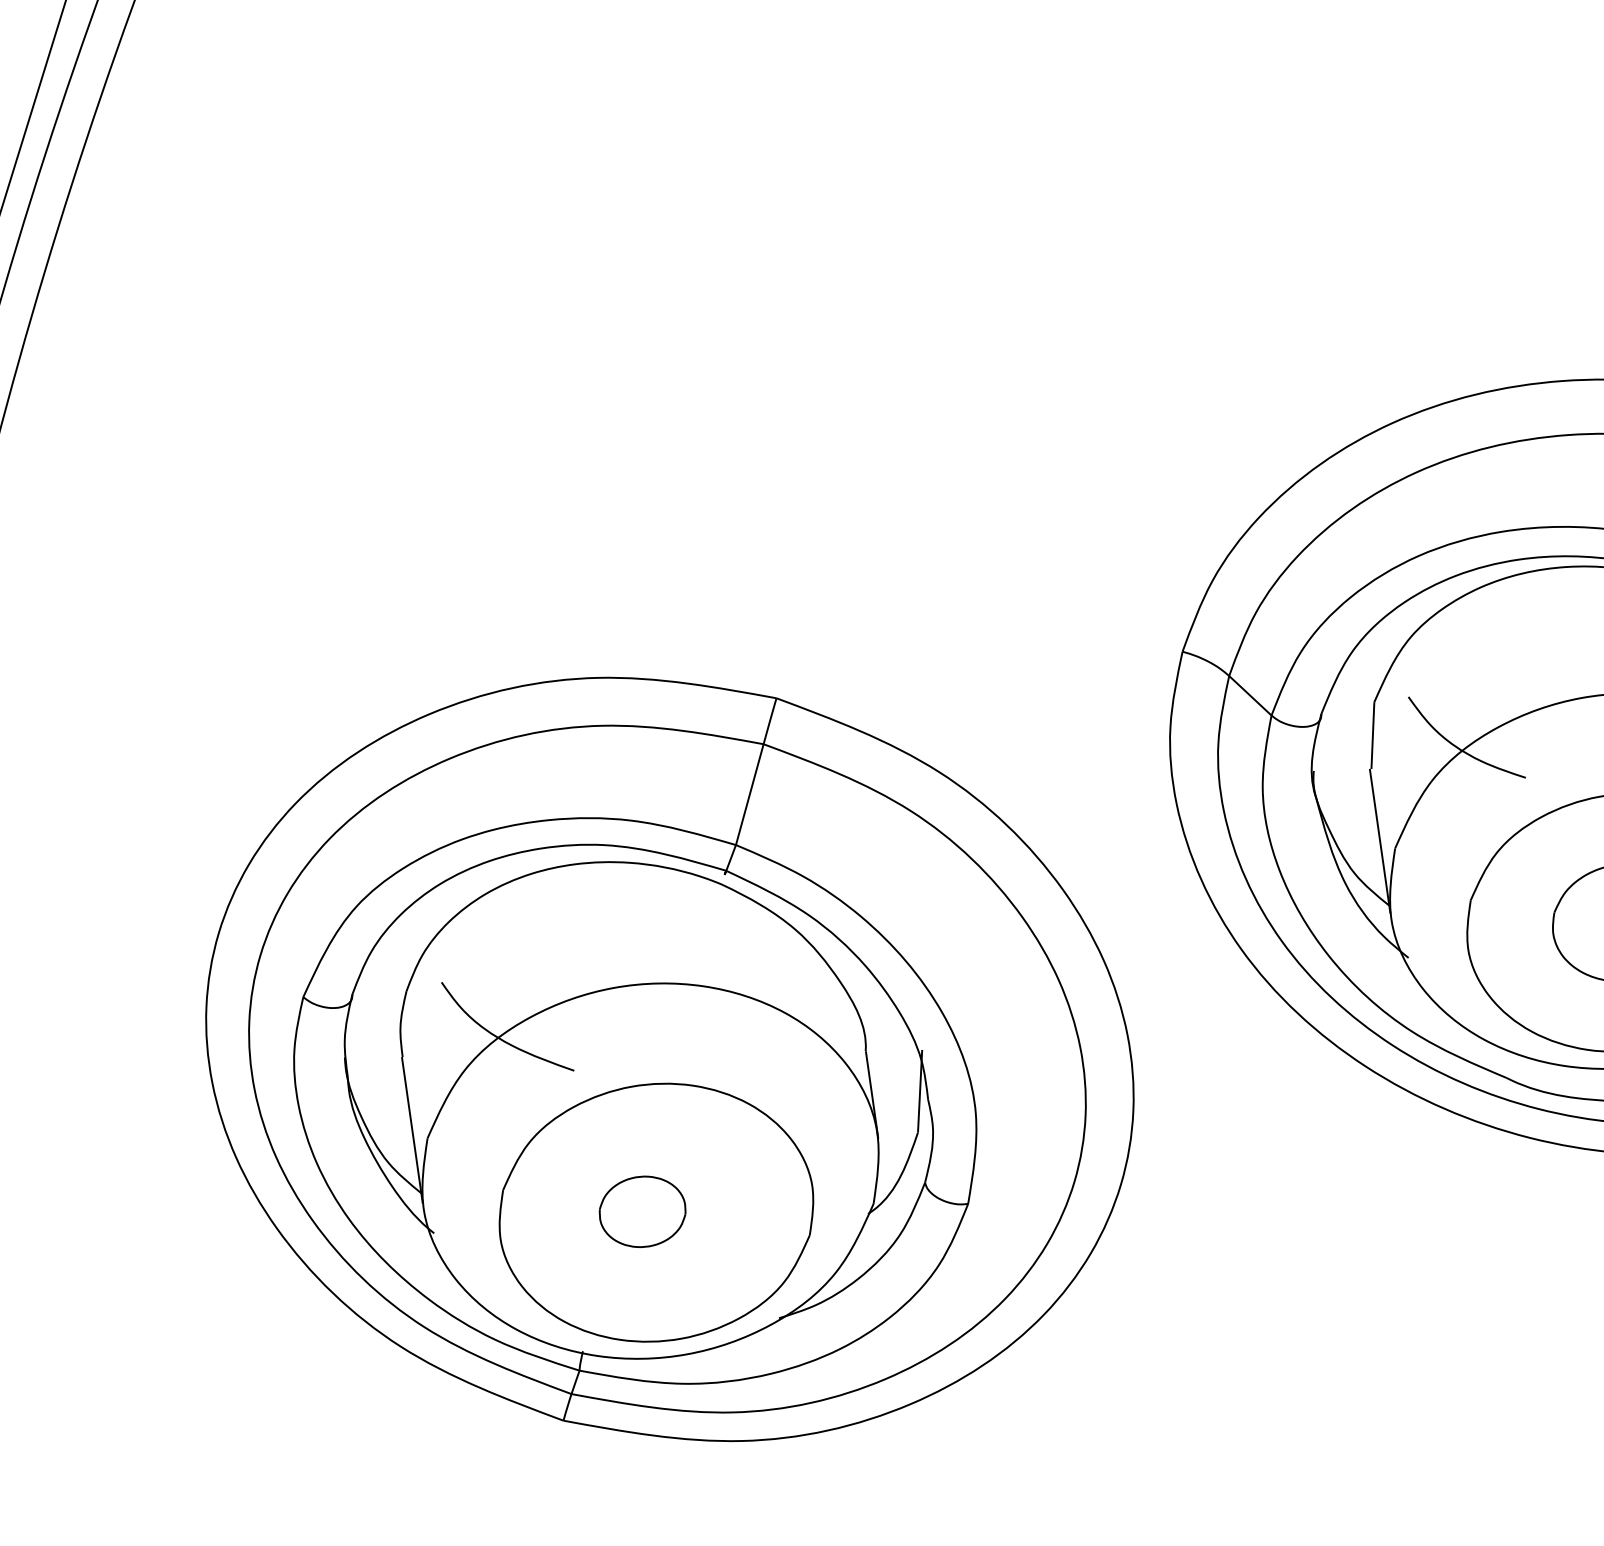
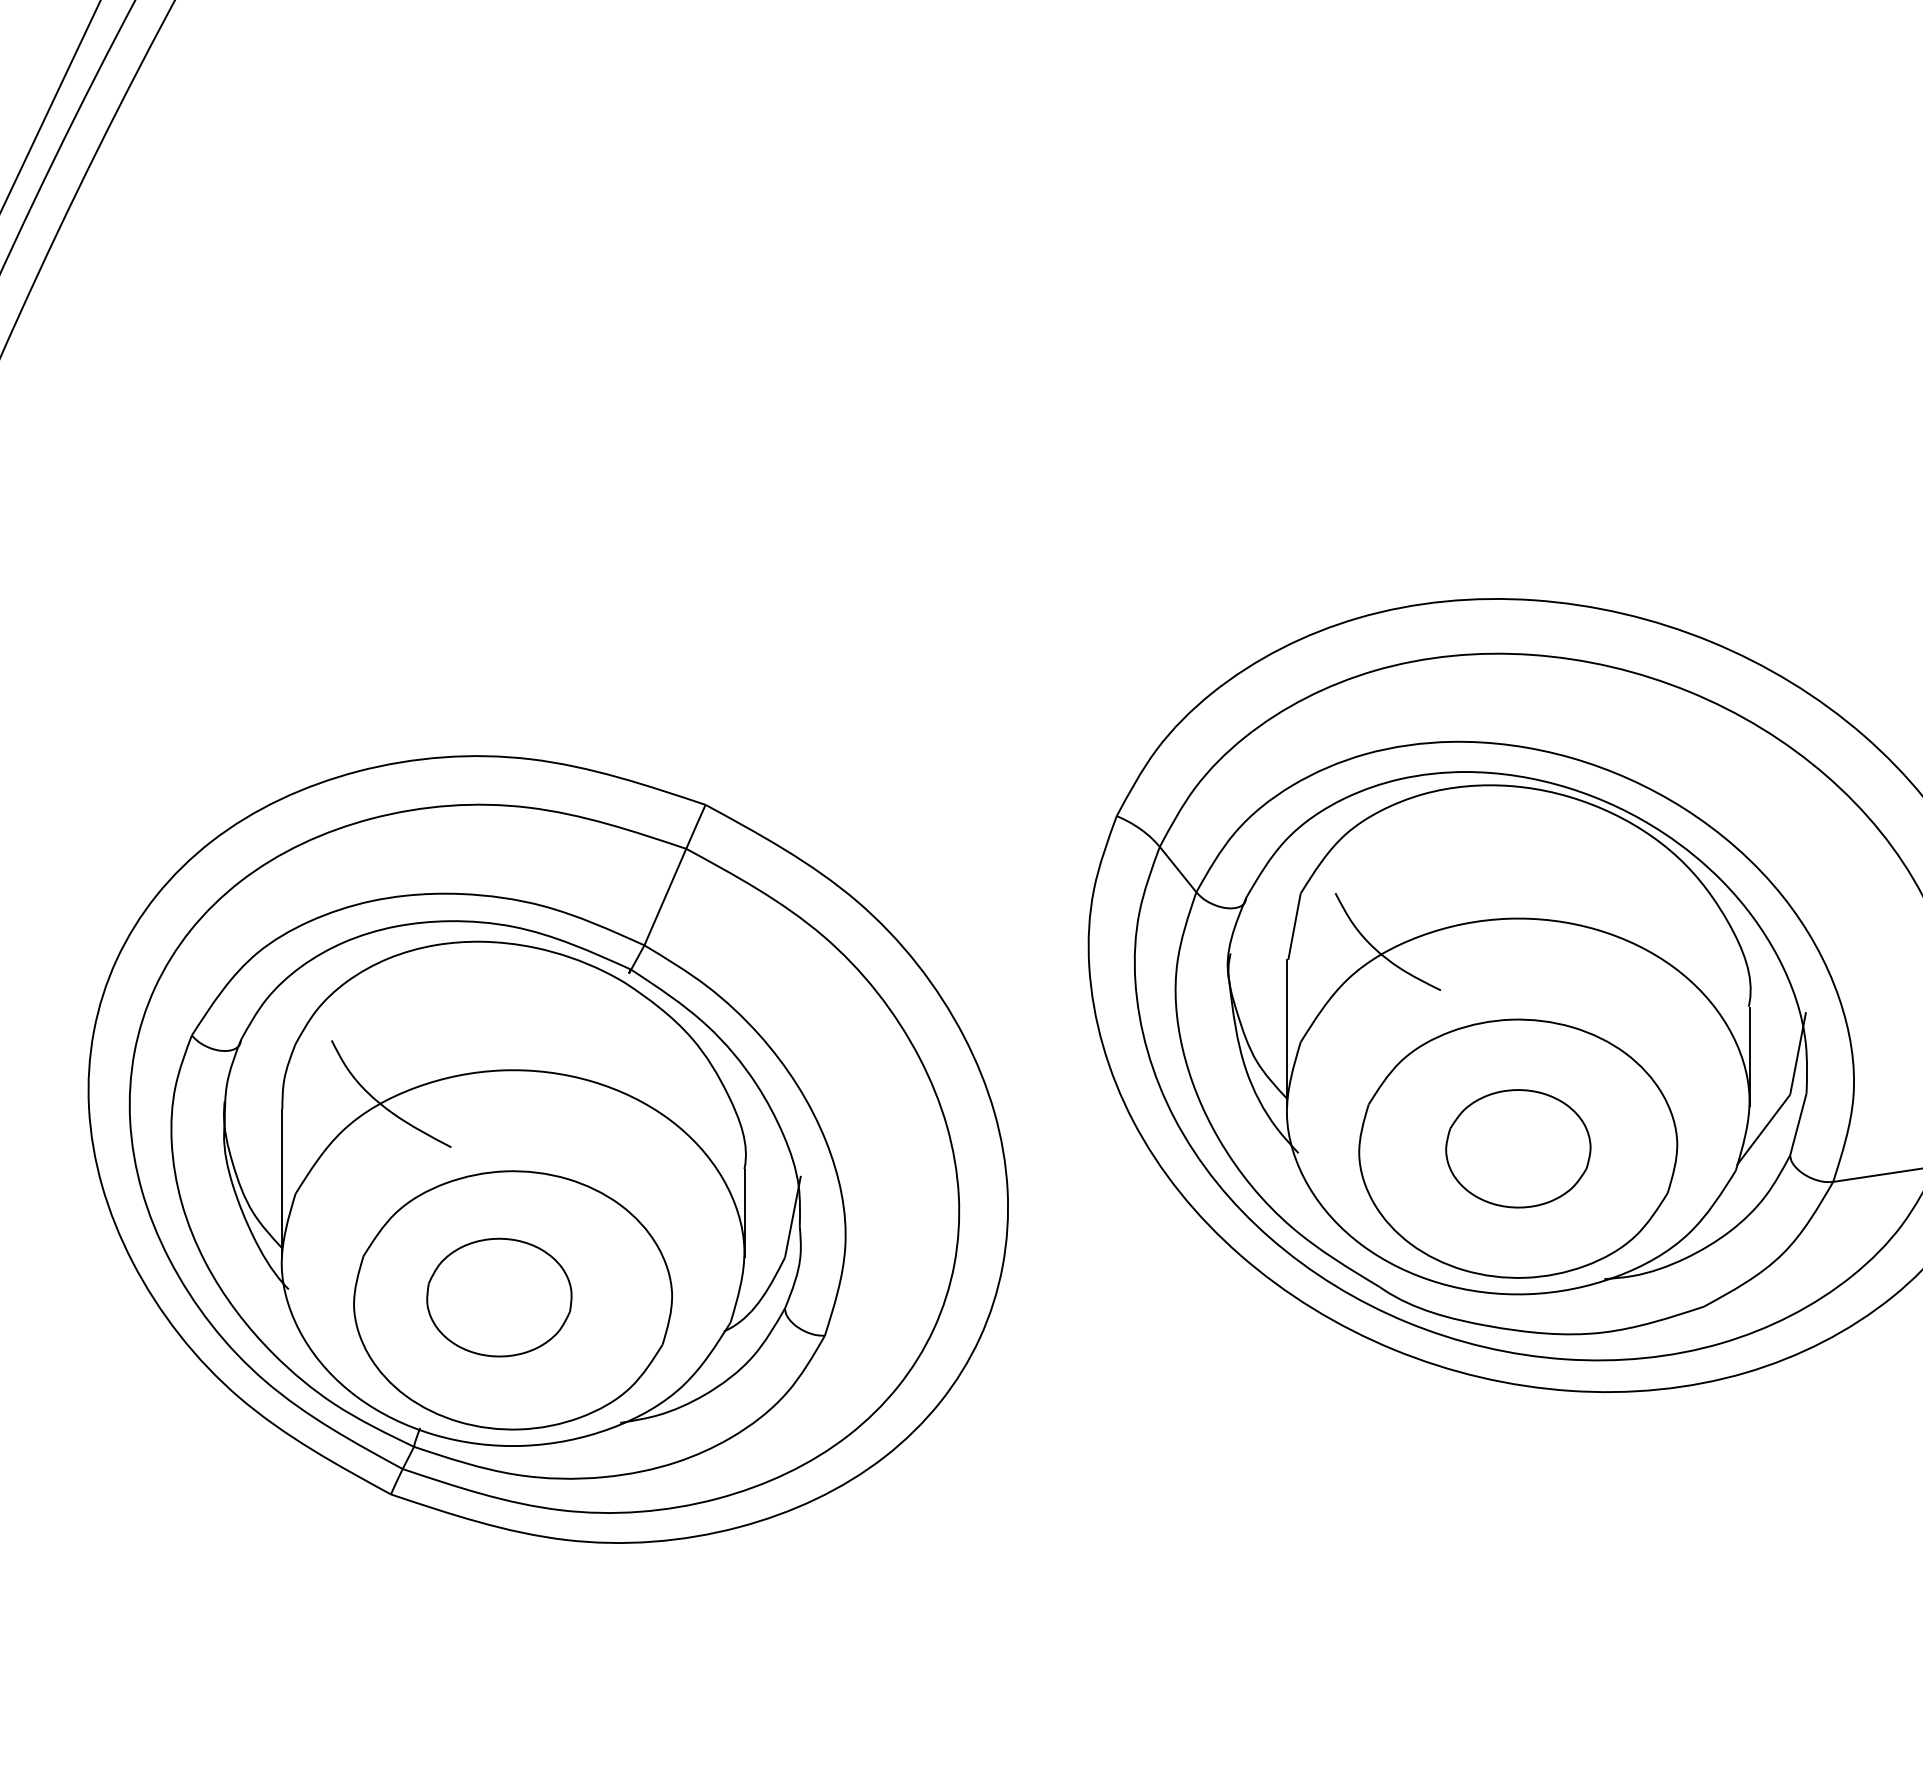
part: (642, 1211) -> (499, 1297), size x1.67

